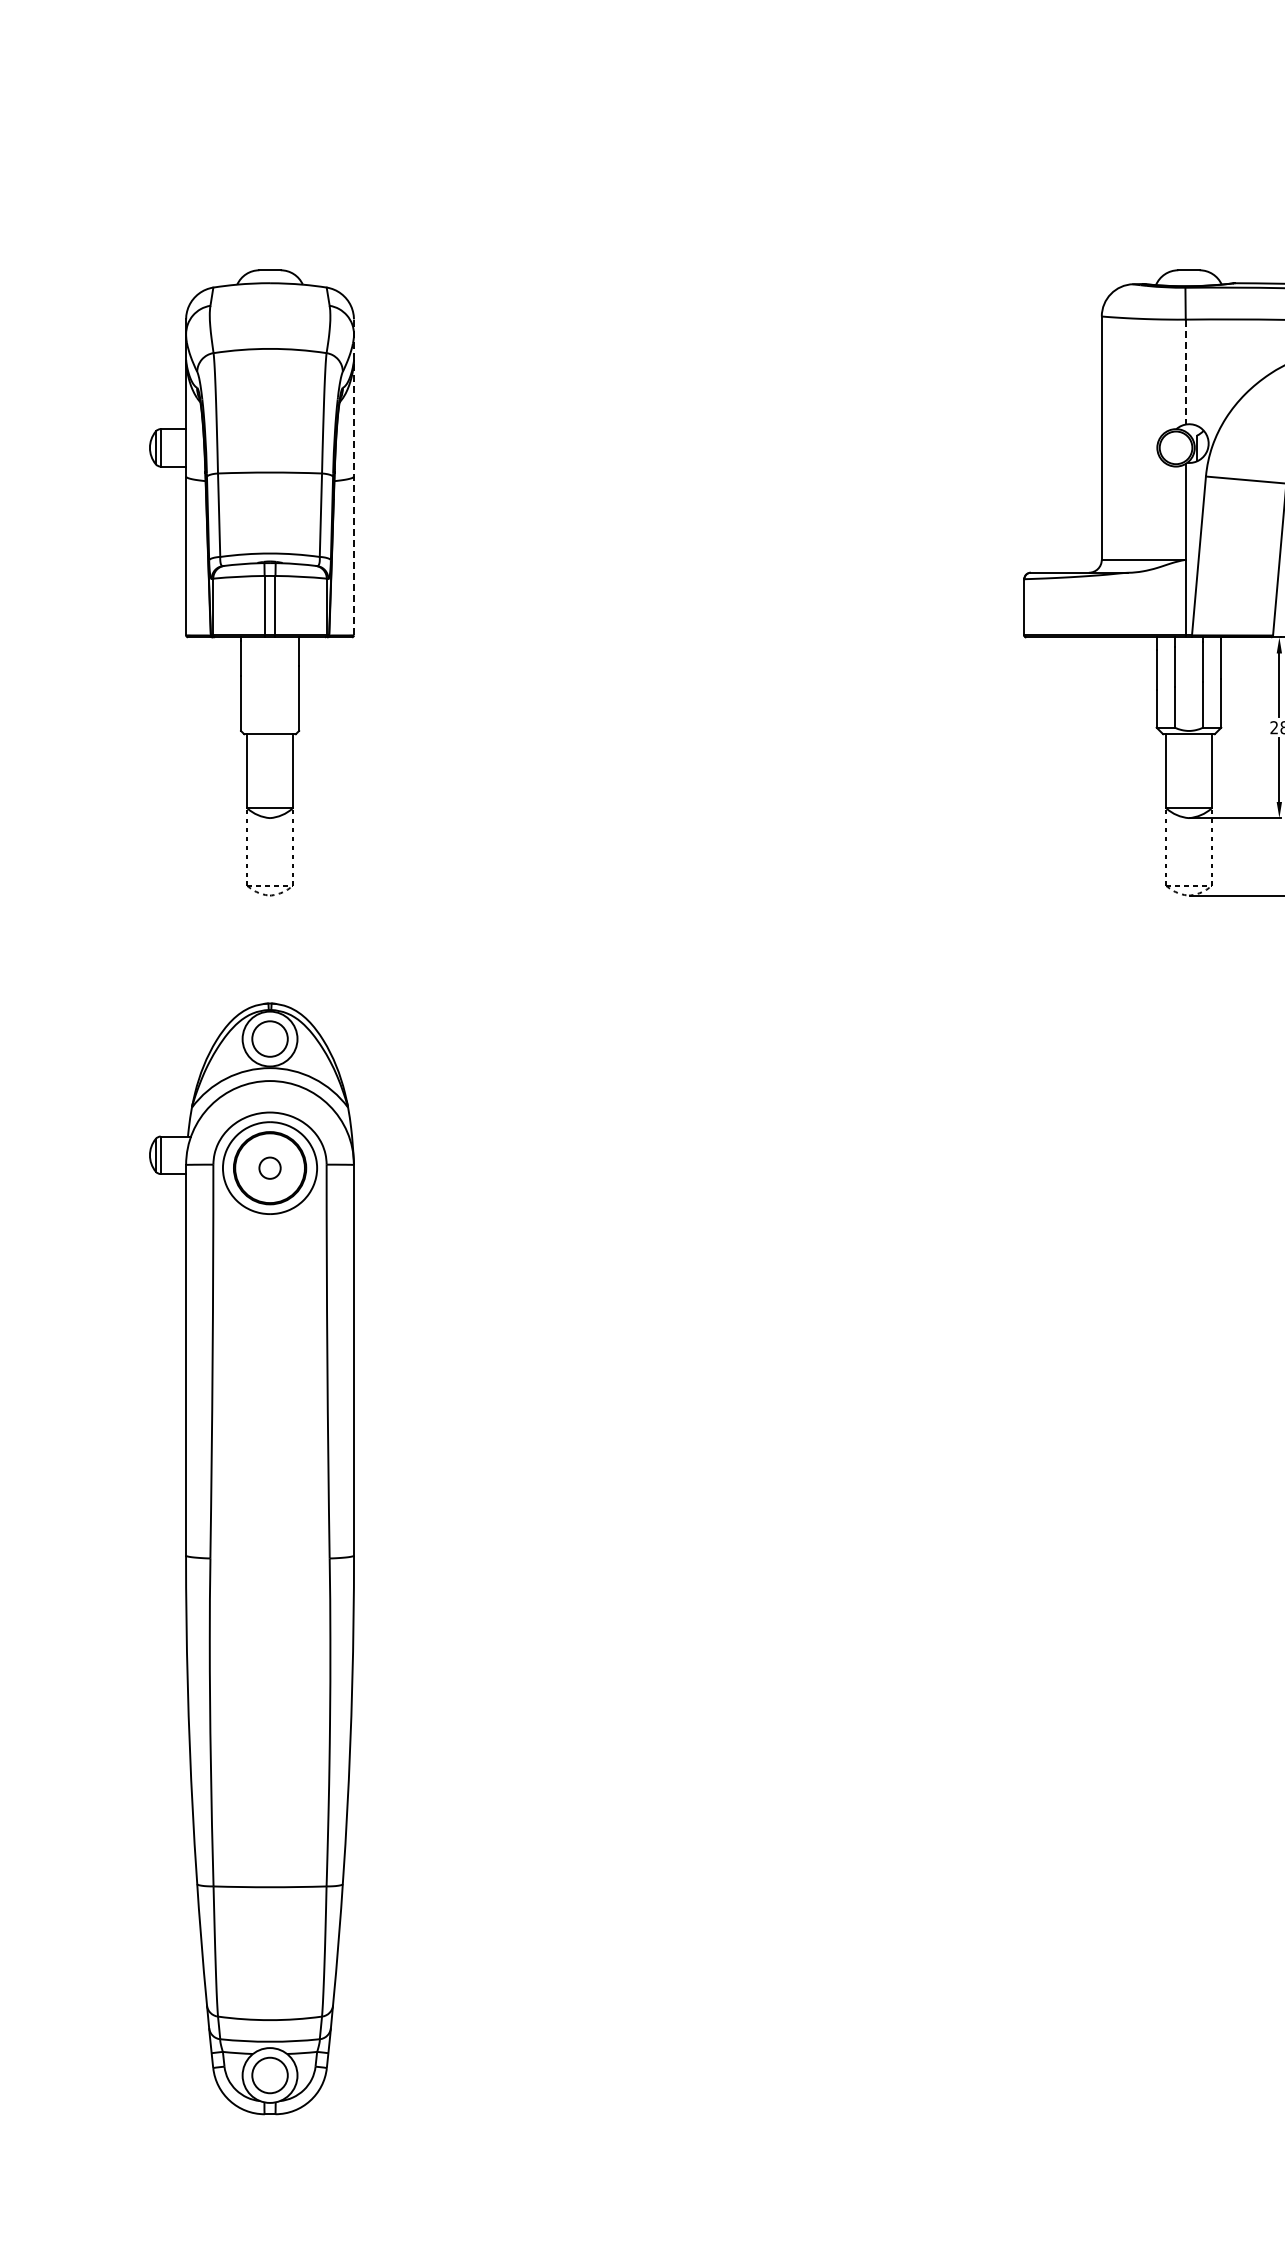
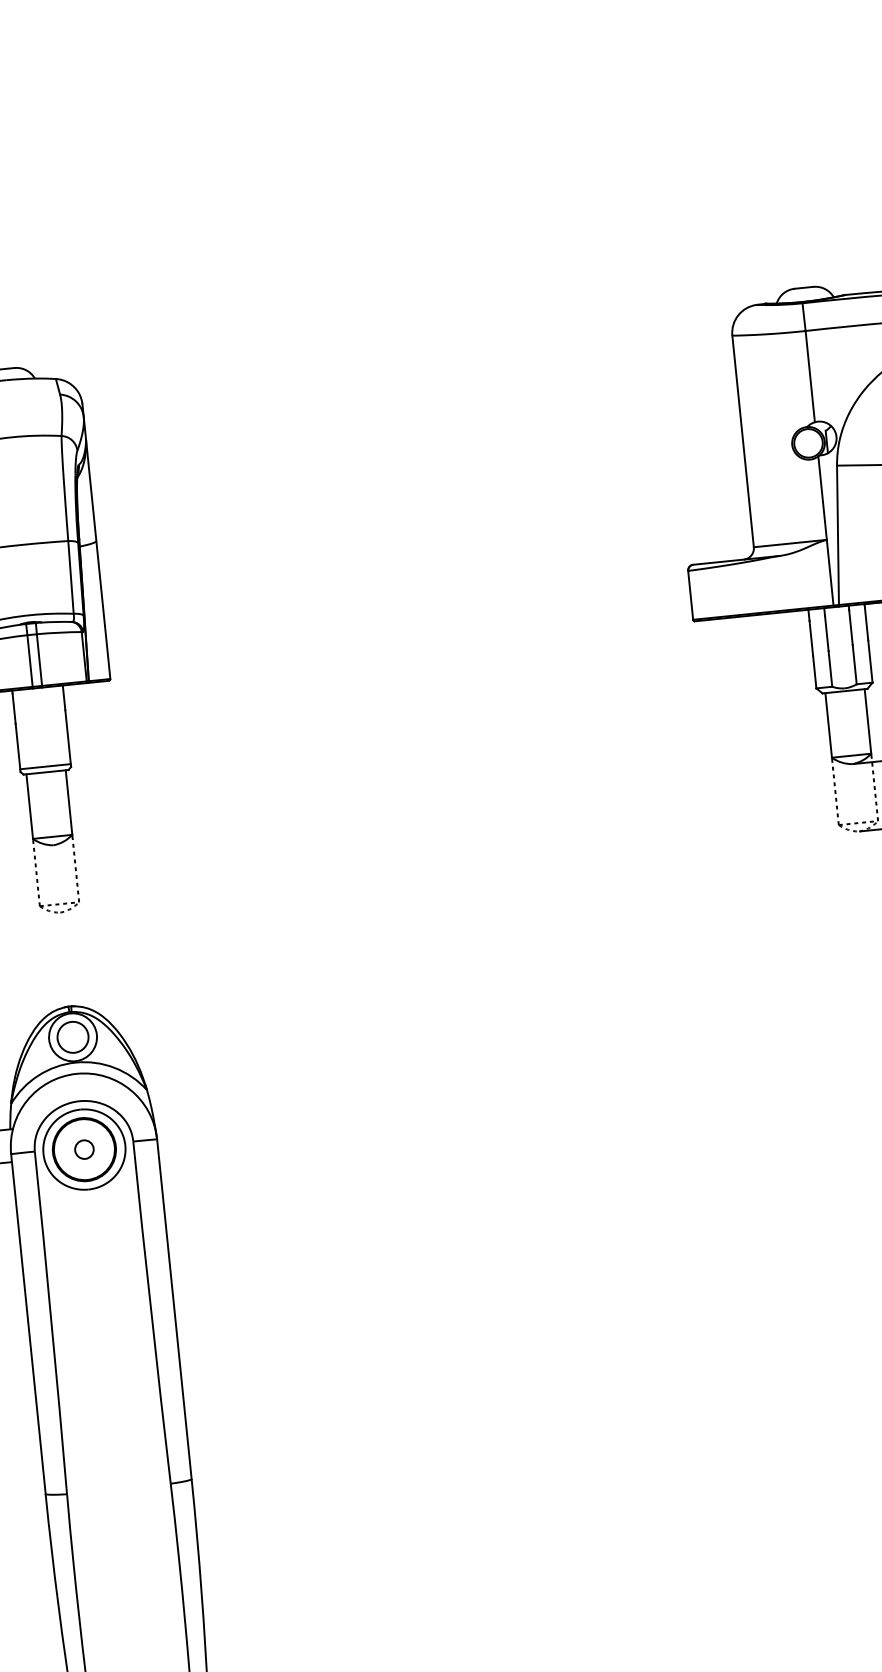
line: (1185, 372) -> (810, 376), dashed -> solid
line: (354, 477) -> (96, 541), dashed -> solid
line: (270, 727) -> (45, 766), added

